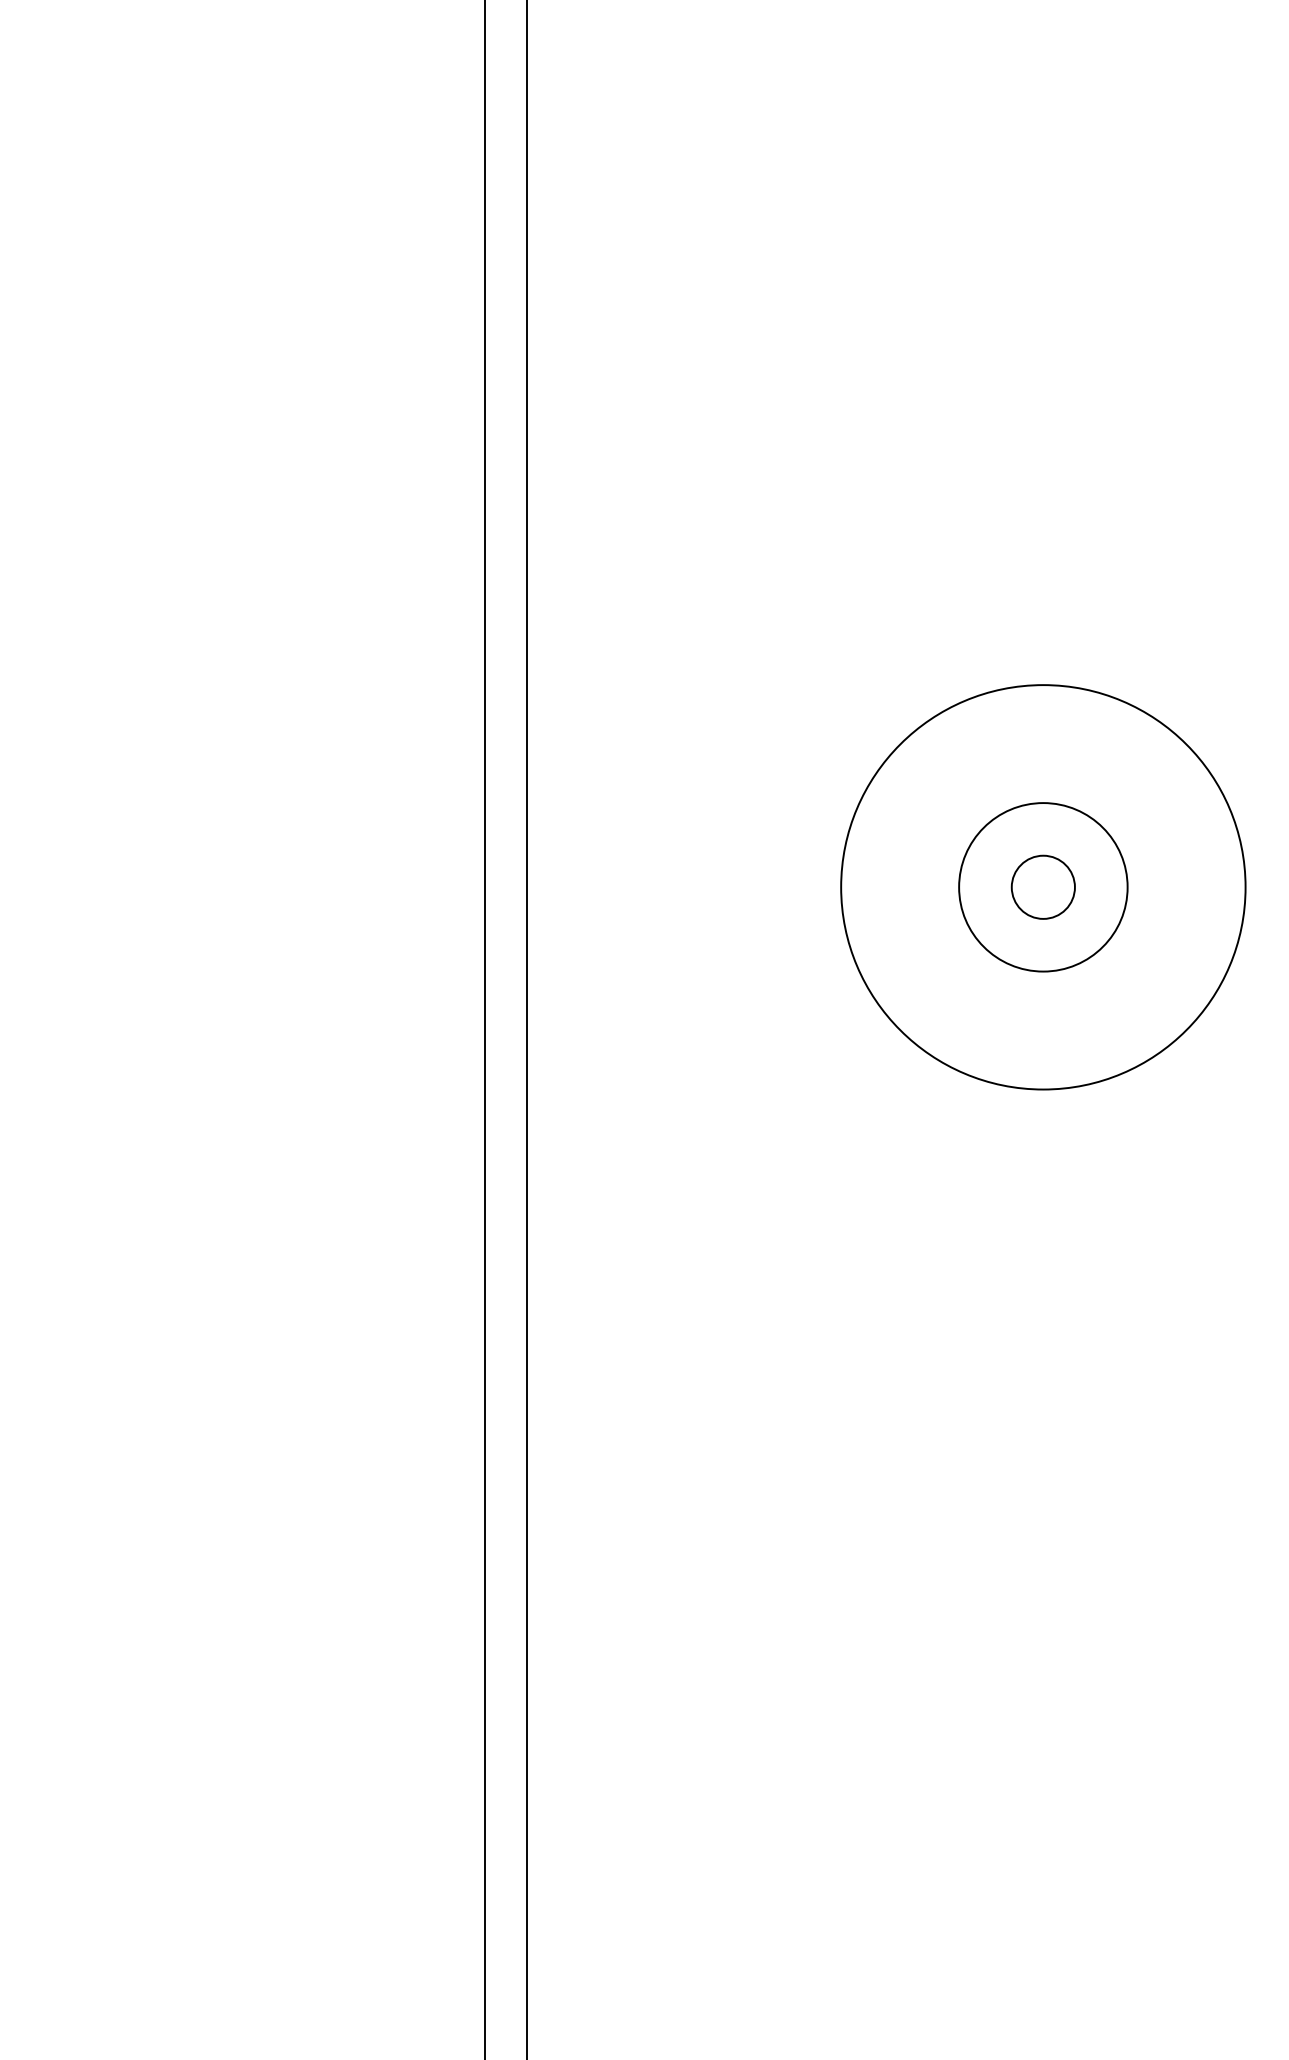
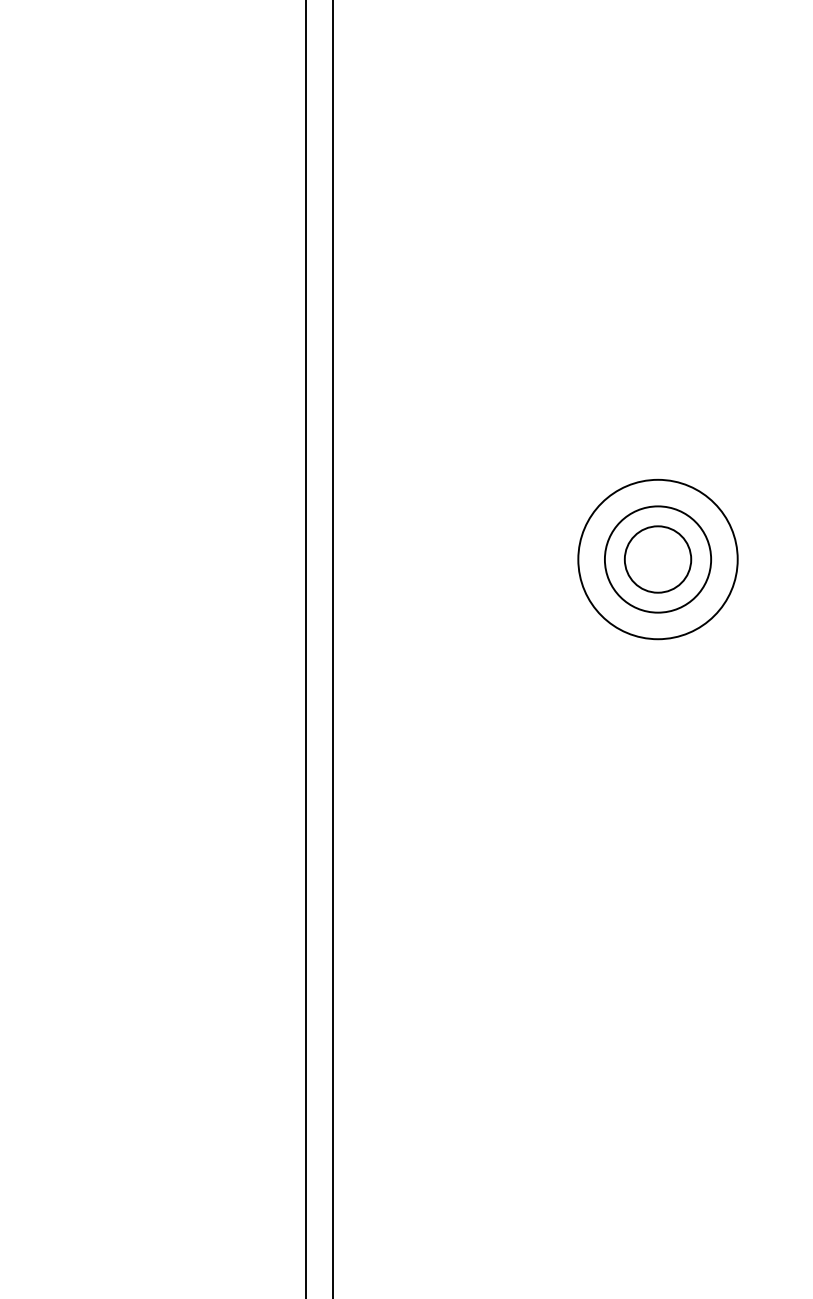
circle: (1042, 887) -> (657, 559), size x0.62
circle: (1042, 887) -> (657, 559), size x1.67

